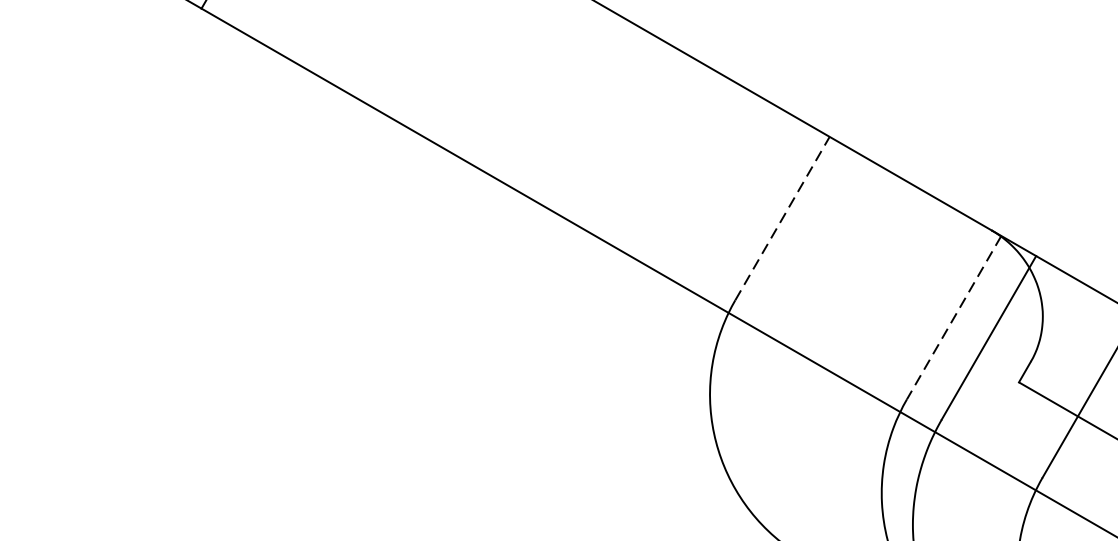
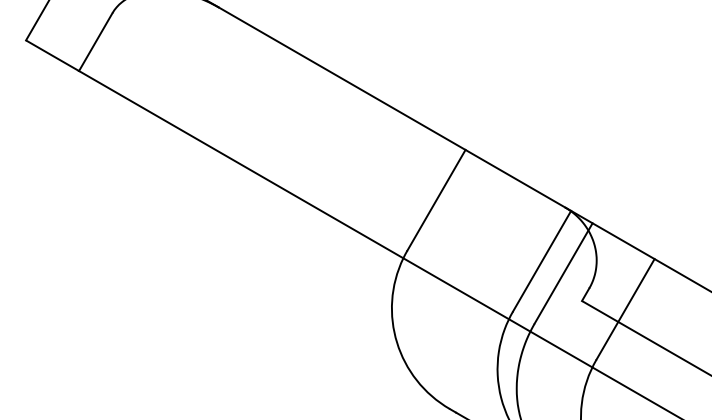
line: (782, 217) -> (436, 199), dashed -> solid
line: (953, 318) -> (541, 261), dashed -> solid

